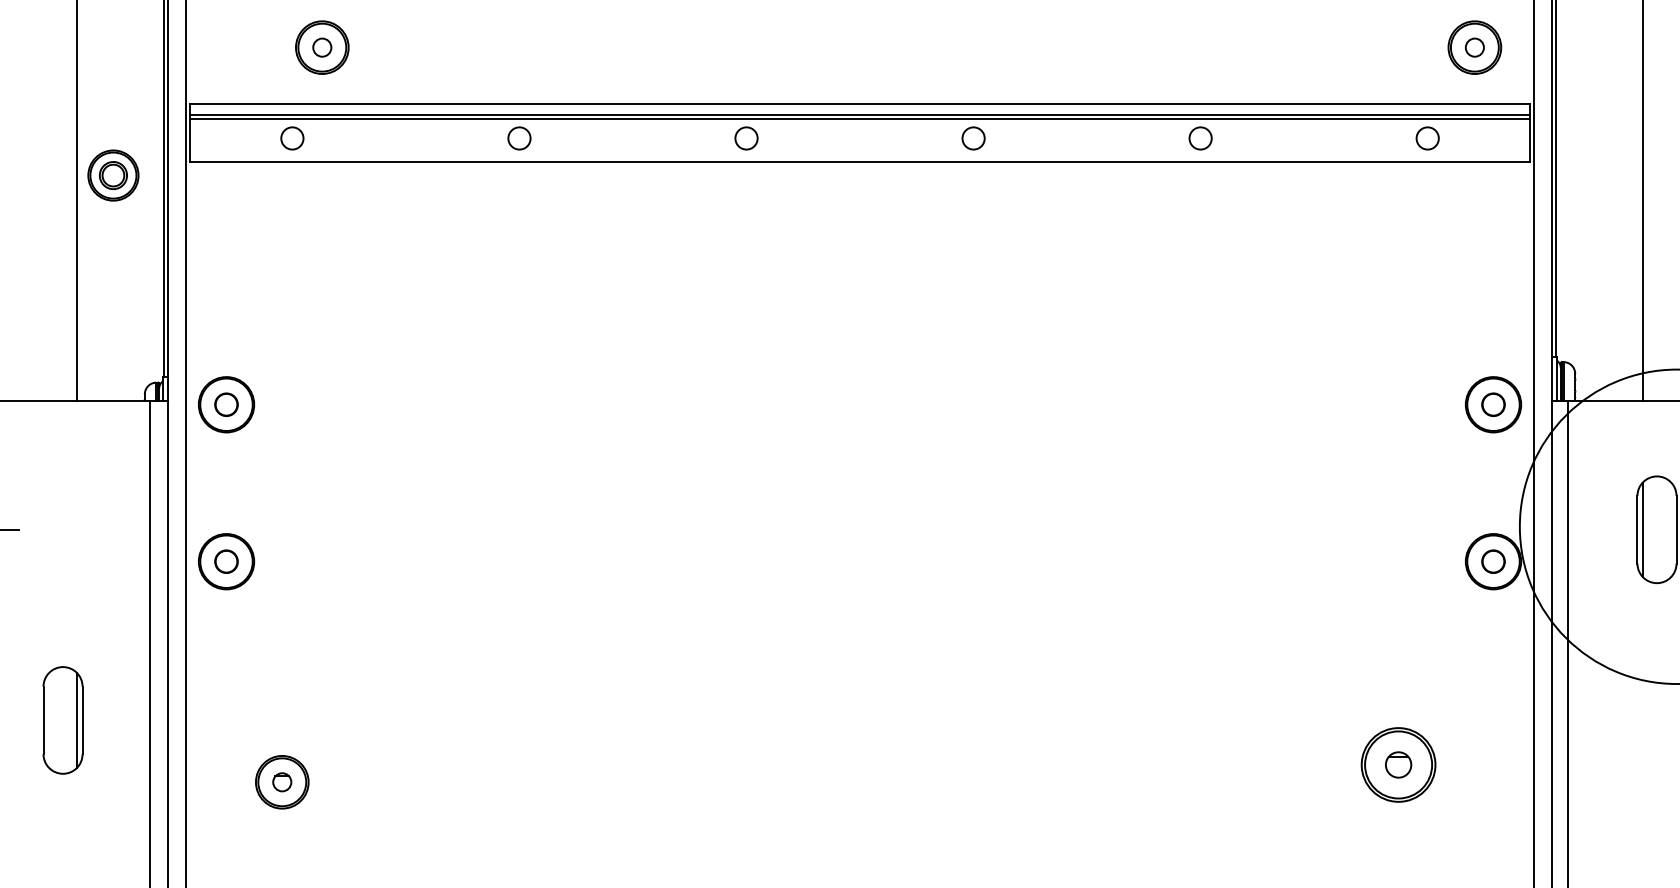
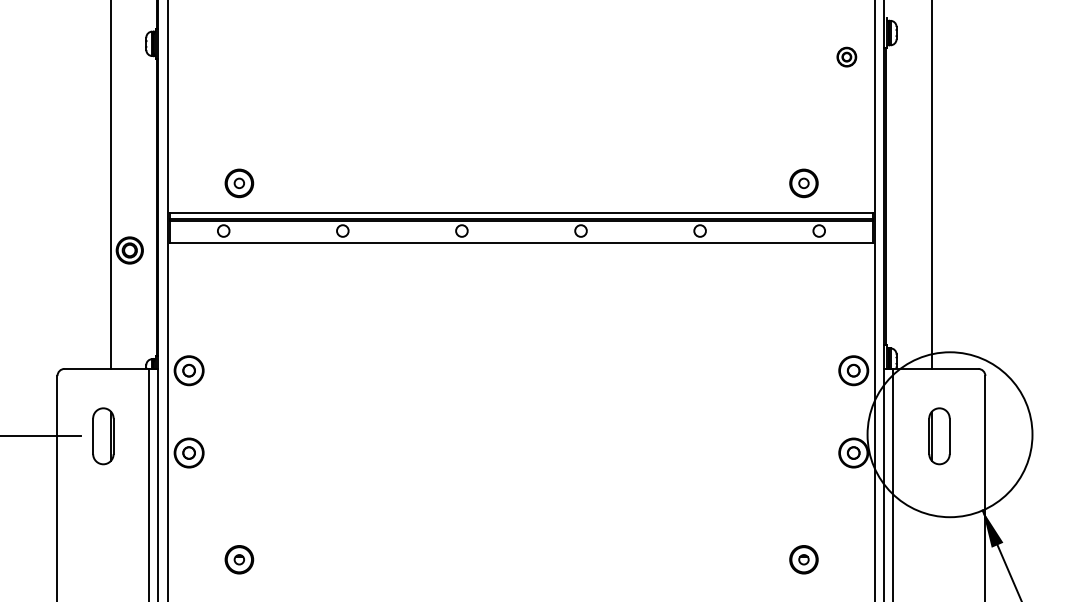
part: (1473, 47) -> (803, 183), moved
part: (63, 720) -> (103, 436), moved
part: (1397, 764) -> (803, 559), size x0.71
part: (282, 781) -> (239, 559), moved

